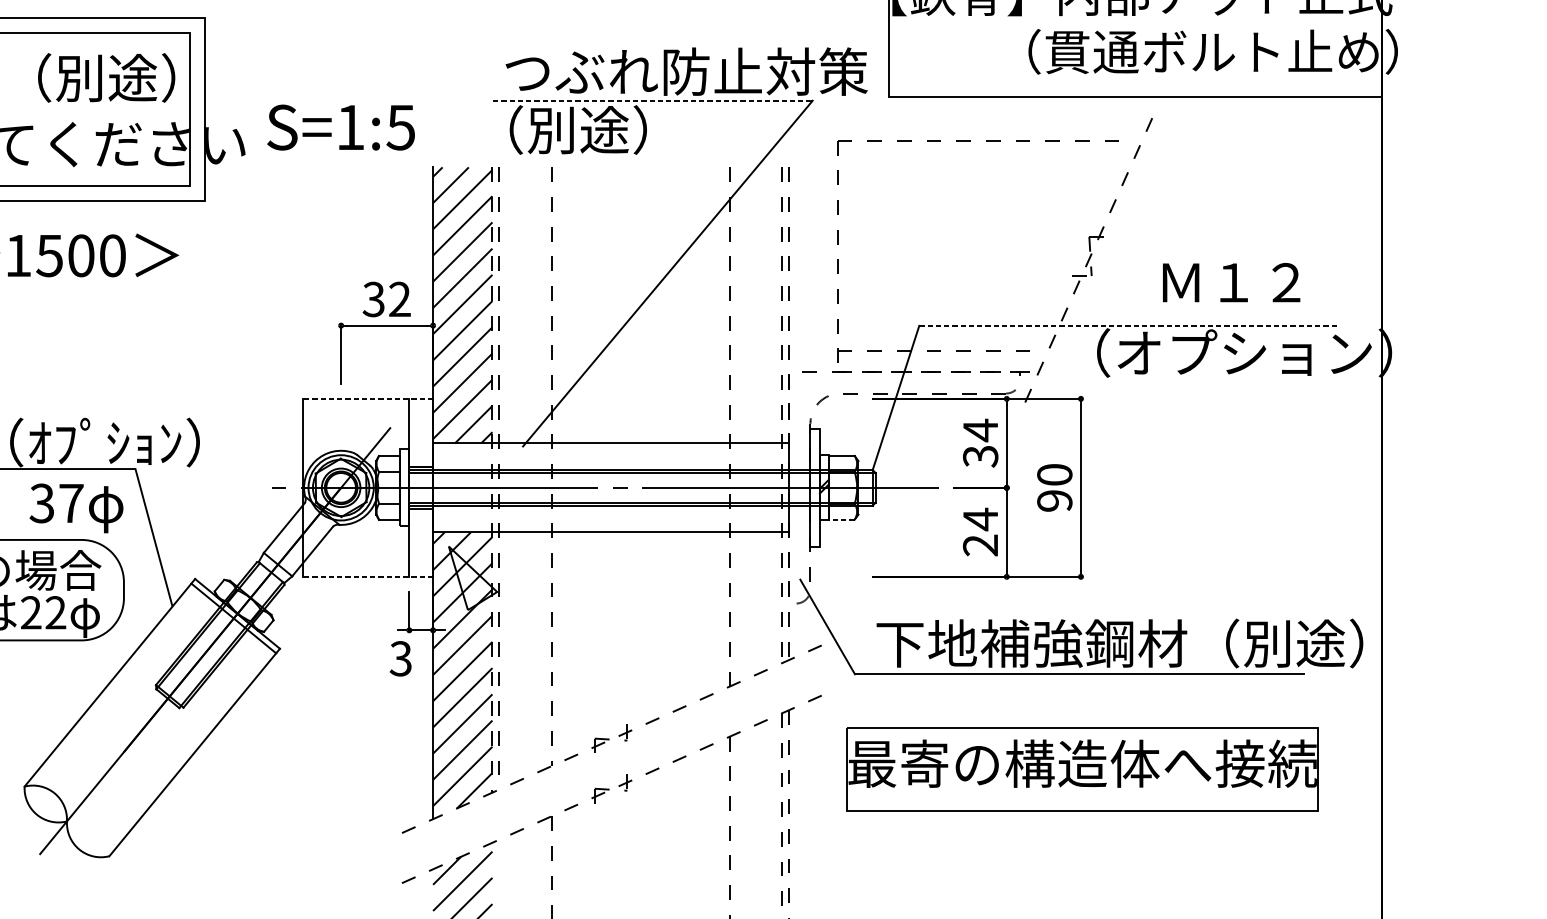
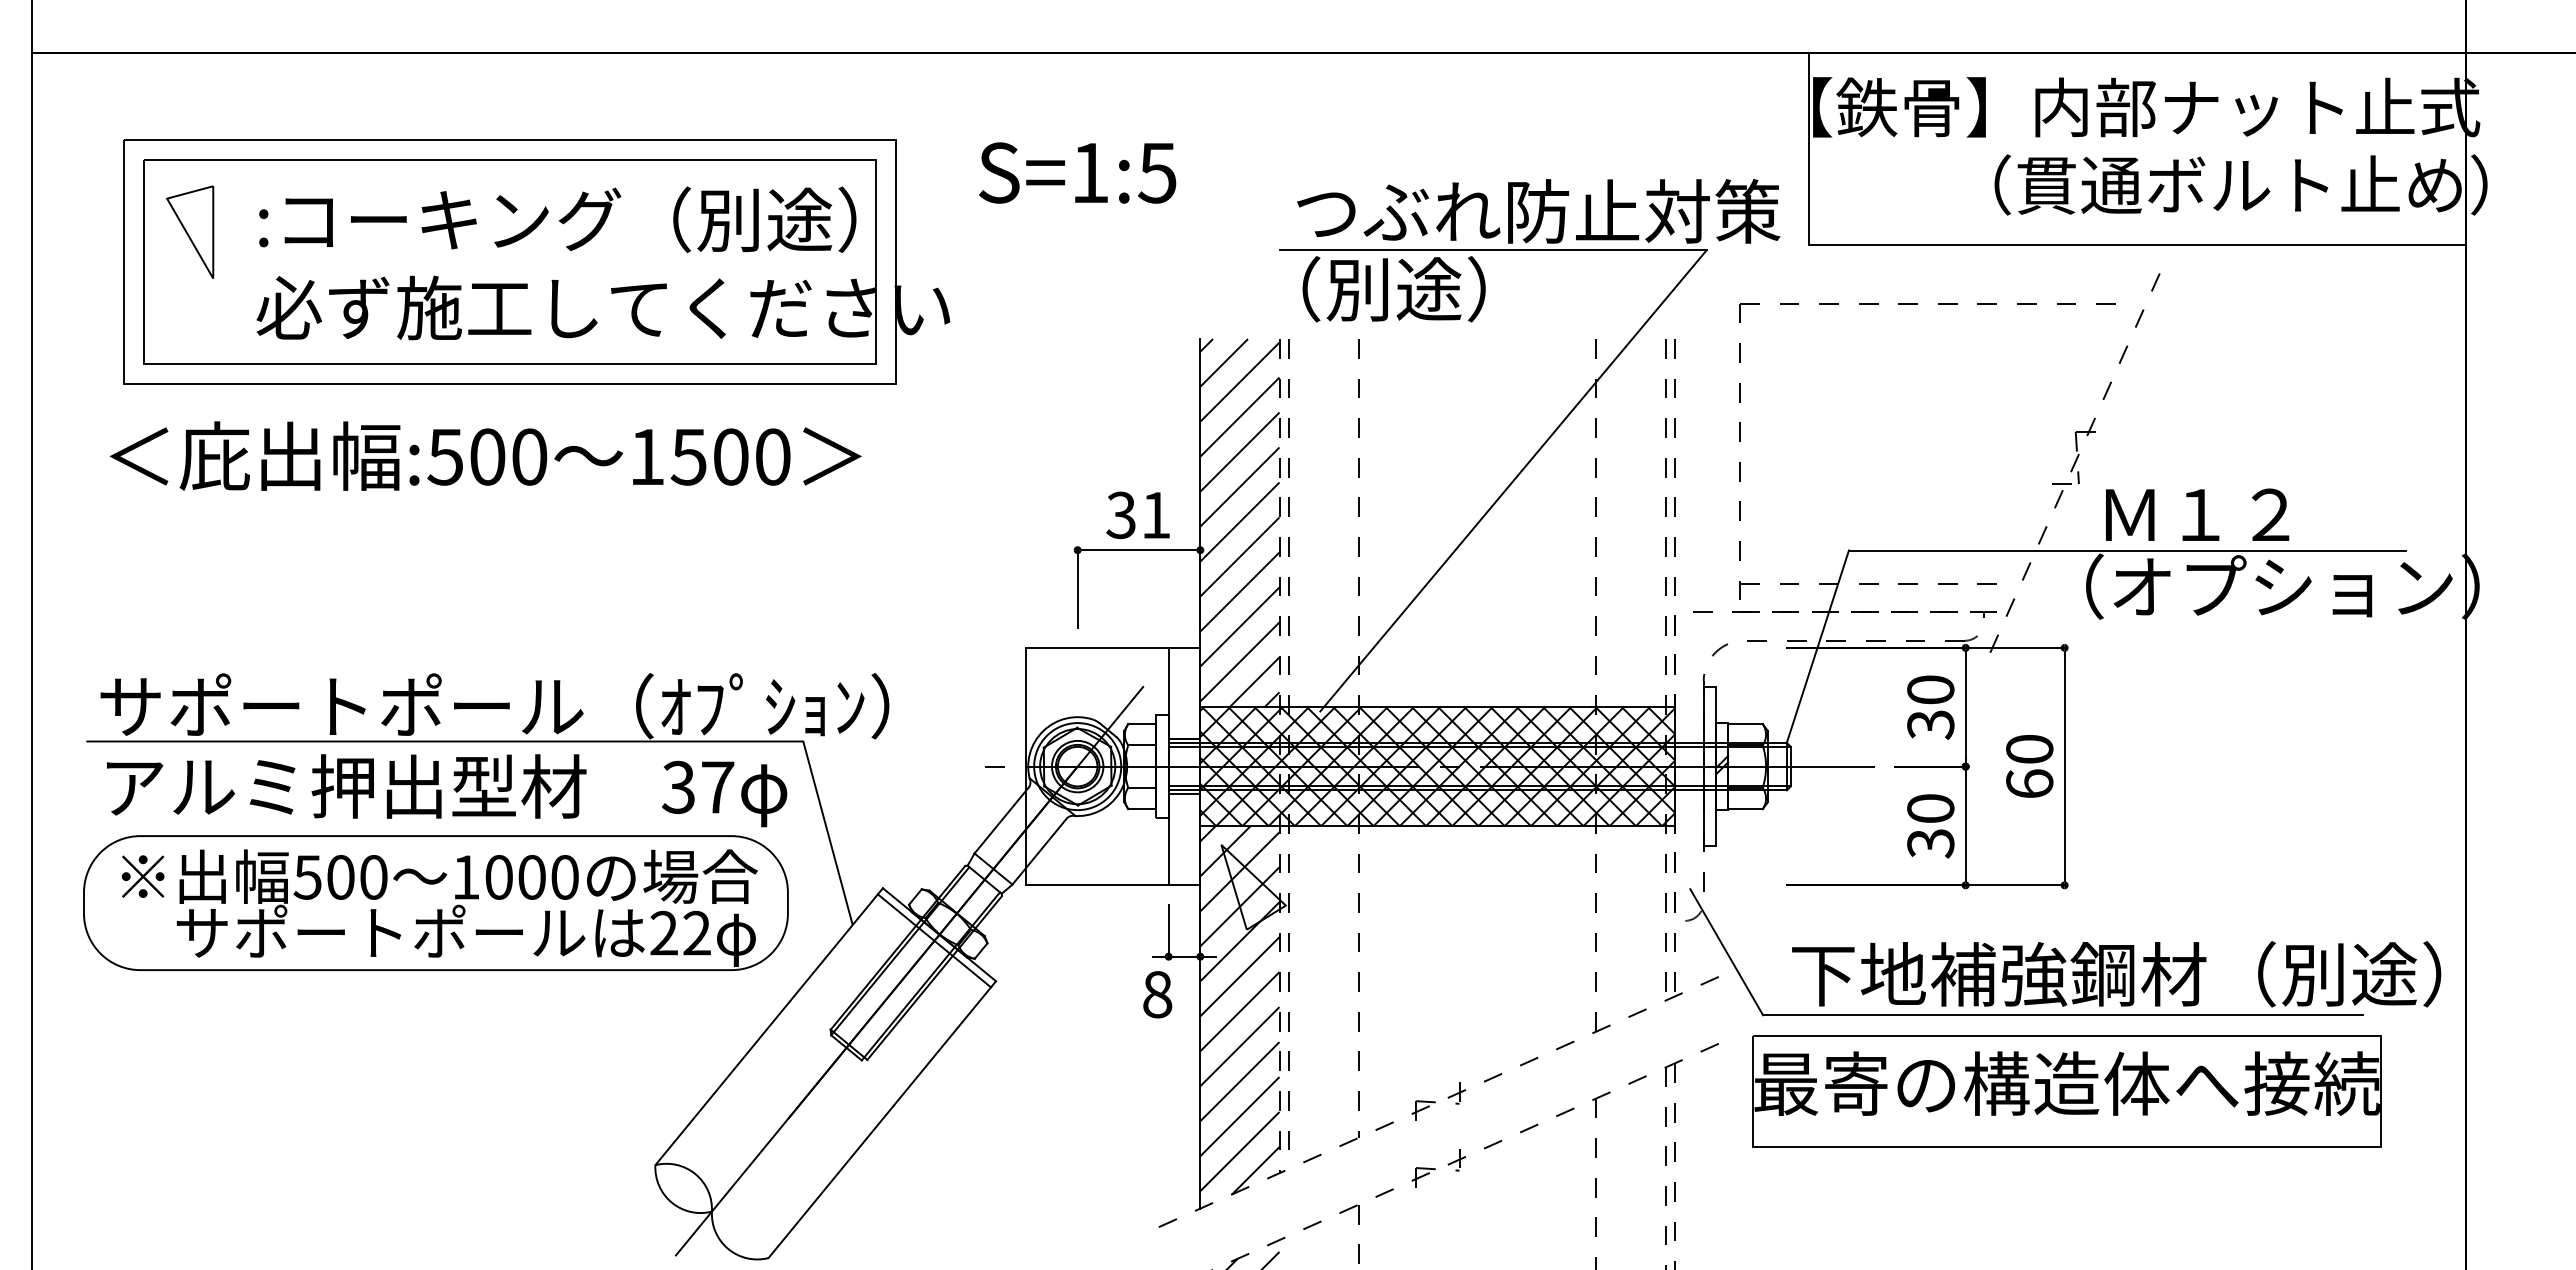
line: (653, 100) -> (1494, 250), dashed -> solid
text: (341, 127) -> (1077, 172), moved
text: (1231, 282) -> (2197, 514), moved
text: (399, 298) -> (1155, 514), 32 -> 31
line: (1128, 325) -> (2127, 550), dashed -> solid
line: (367, 398) -> (1112, 647), dashed -> solid
text: (980, 430) -> (1930, 689), 34 -> 30
hatch: (610, 487) -> (1437, 766), added
text: (1054, 500) -> (2029, 783), 90 -> 60
line: (841, 520) -> (1744, 809), dashed -> solid
text: (980, 531) -> (1930, 825), 24 -> 30
line: (367, 576) -> (1112, 885), dashed -> solid
text: (400, 658) -> (1157, 994), 3 -> 8
part: (1082, 769) -> (2066, 1091), moved

